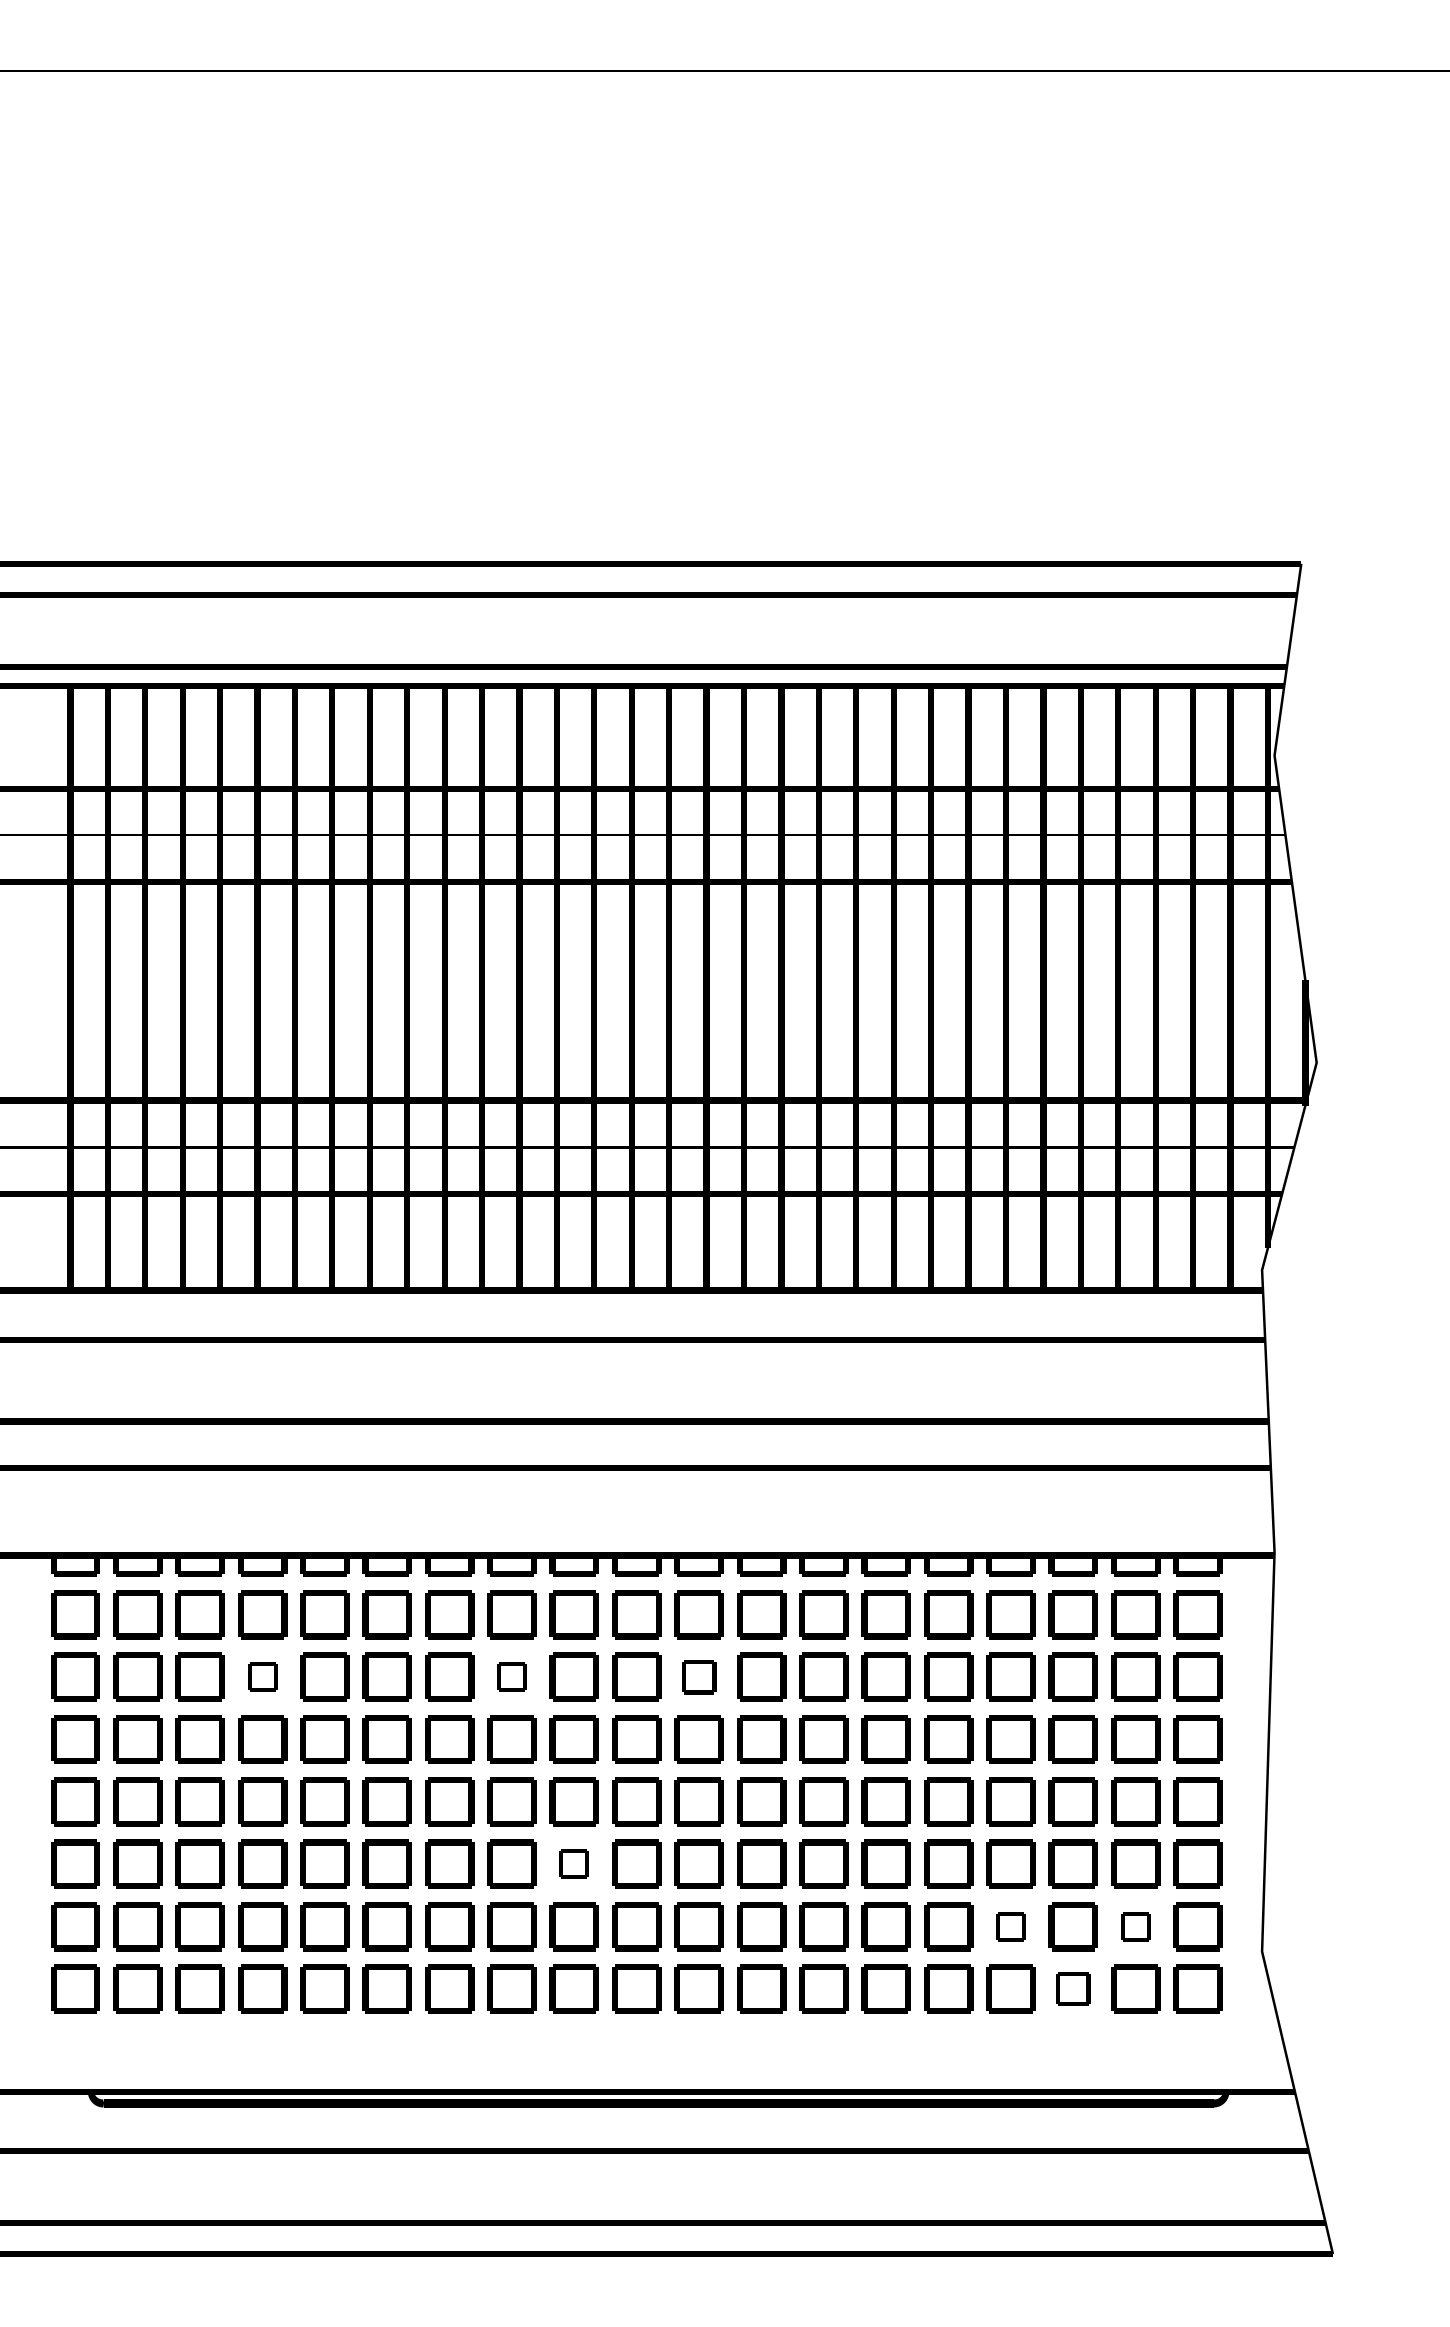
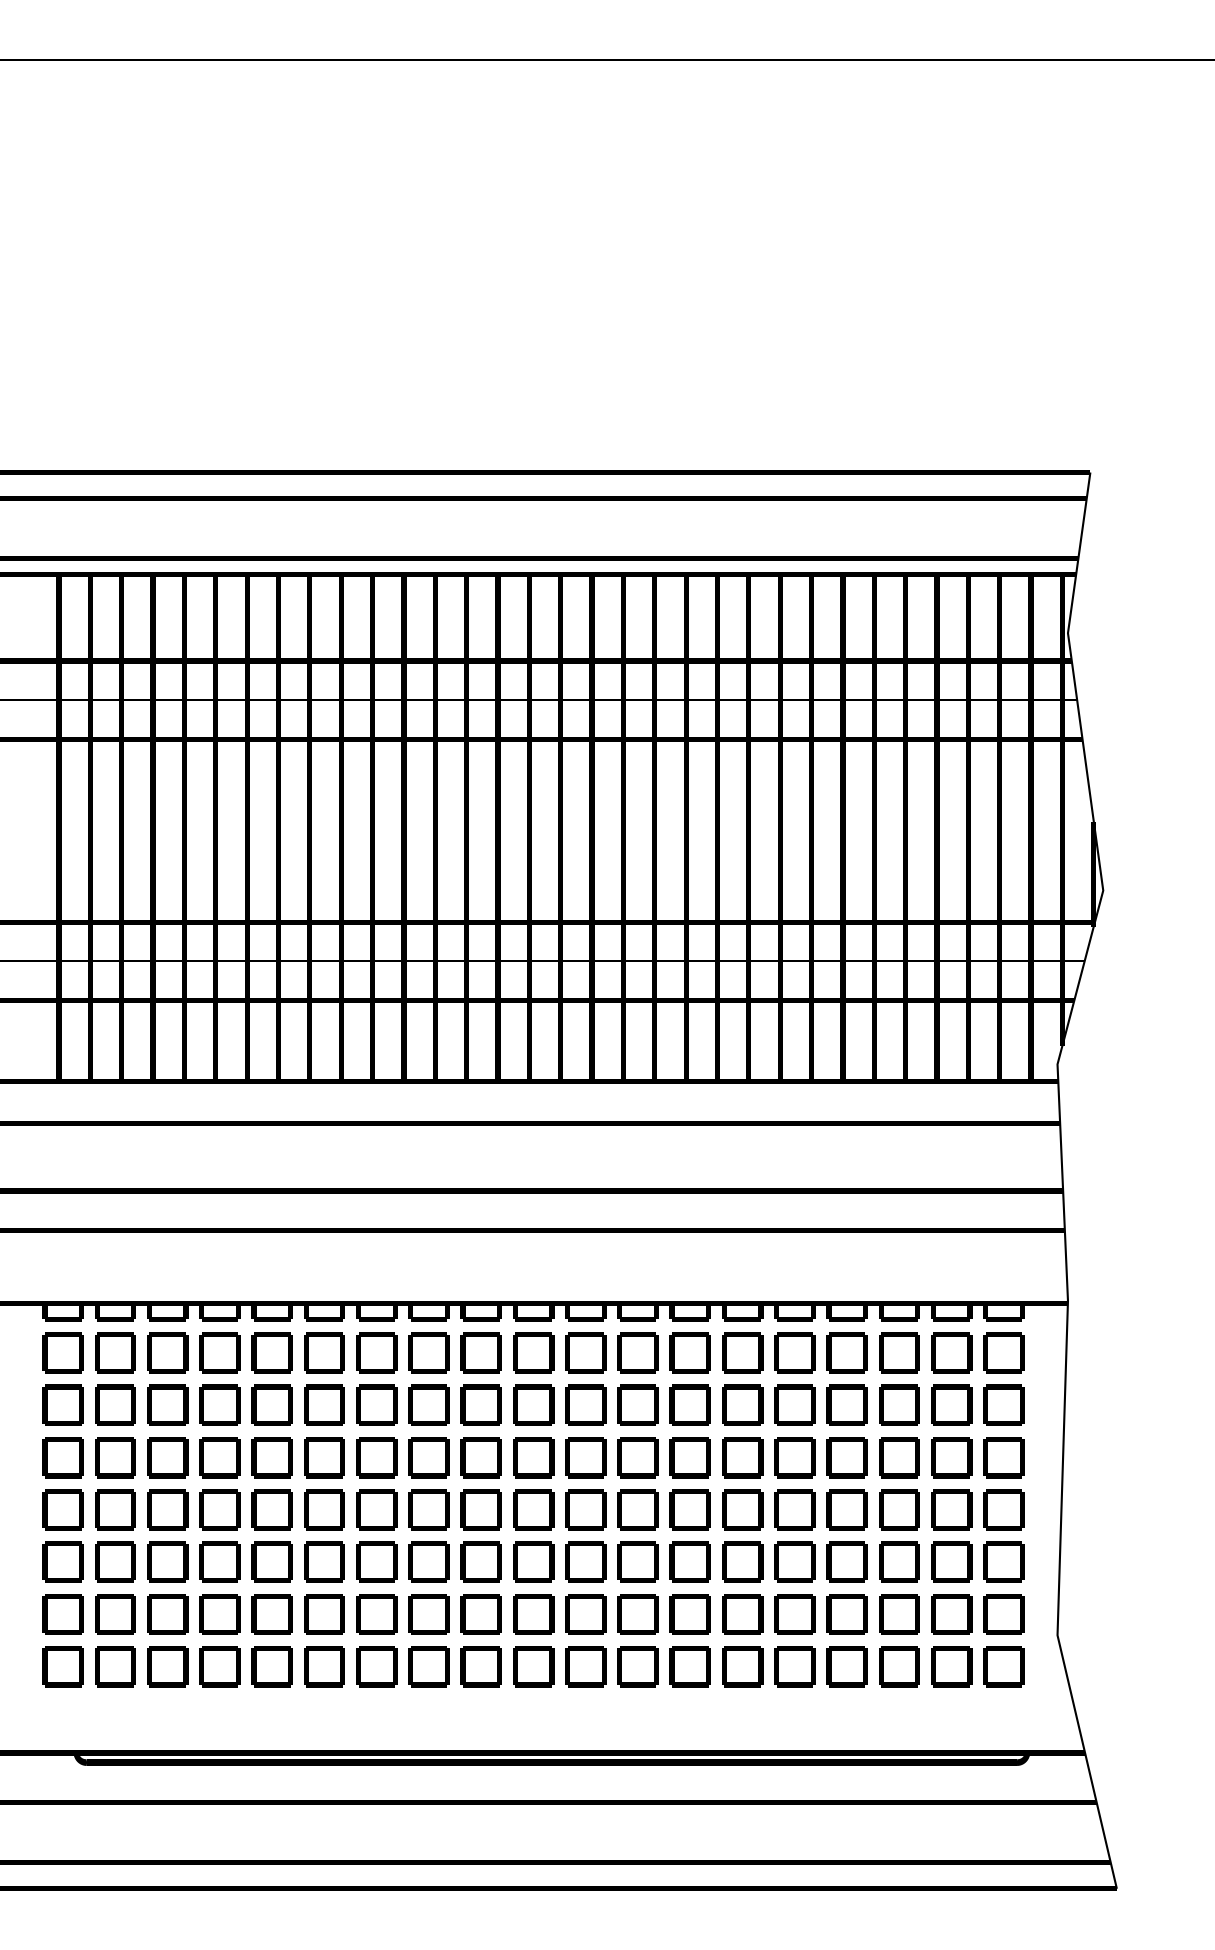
part: (262, 1676) -> (219, 1404), size x1.67
part: (511, 1676) -> (428, 1404), size x1.67
part: (698, 1676) -> (585, 1404), size x1.43
part: (573, 1863) -> (480, 1561), size x1.67
part: (1010, 1926) -> (846, 1614), size x1.67
part: (1135, 1926) -> (951, 1614), size x1.67
part: (1072, 1988) -> (898, 1666), size x1.43

